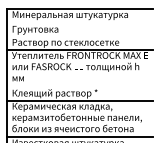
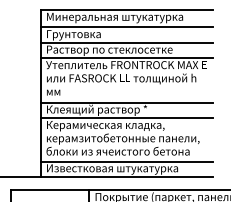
line: (80, 23) -> (126, 27), added
line: (80, 36) -> (126, 42), added
line: (80, 87) -> (126, 102), added

